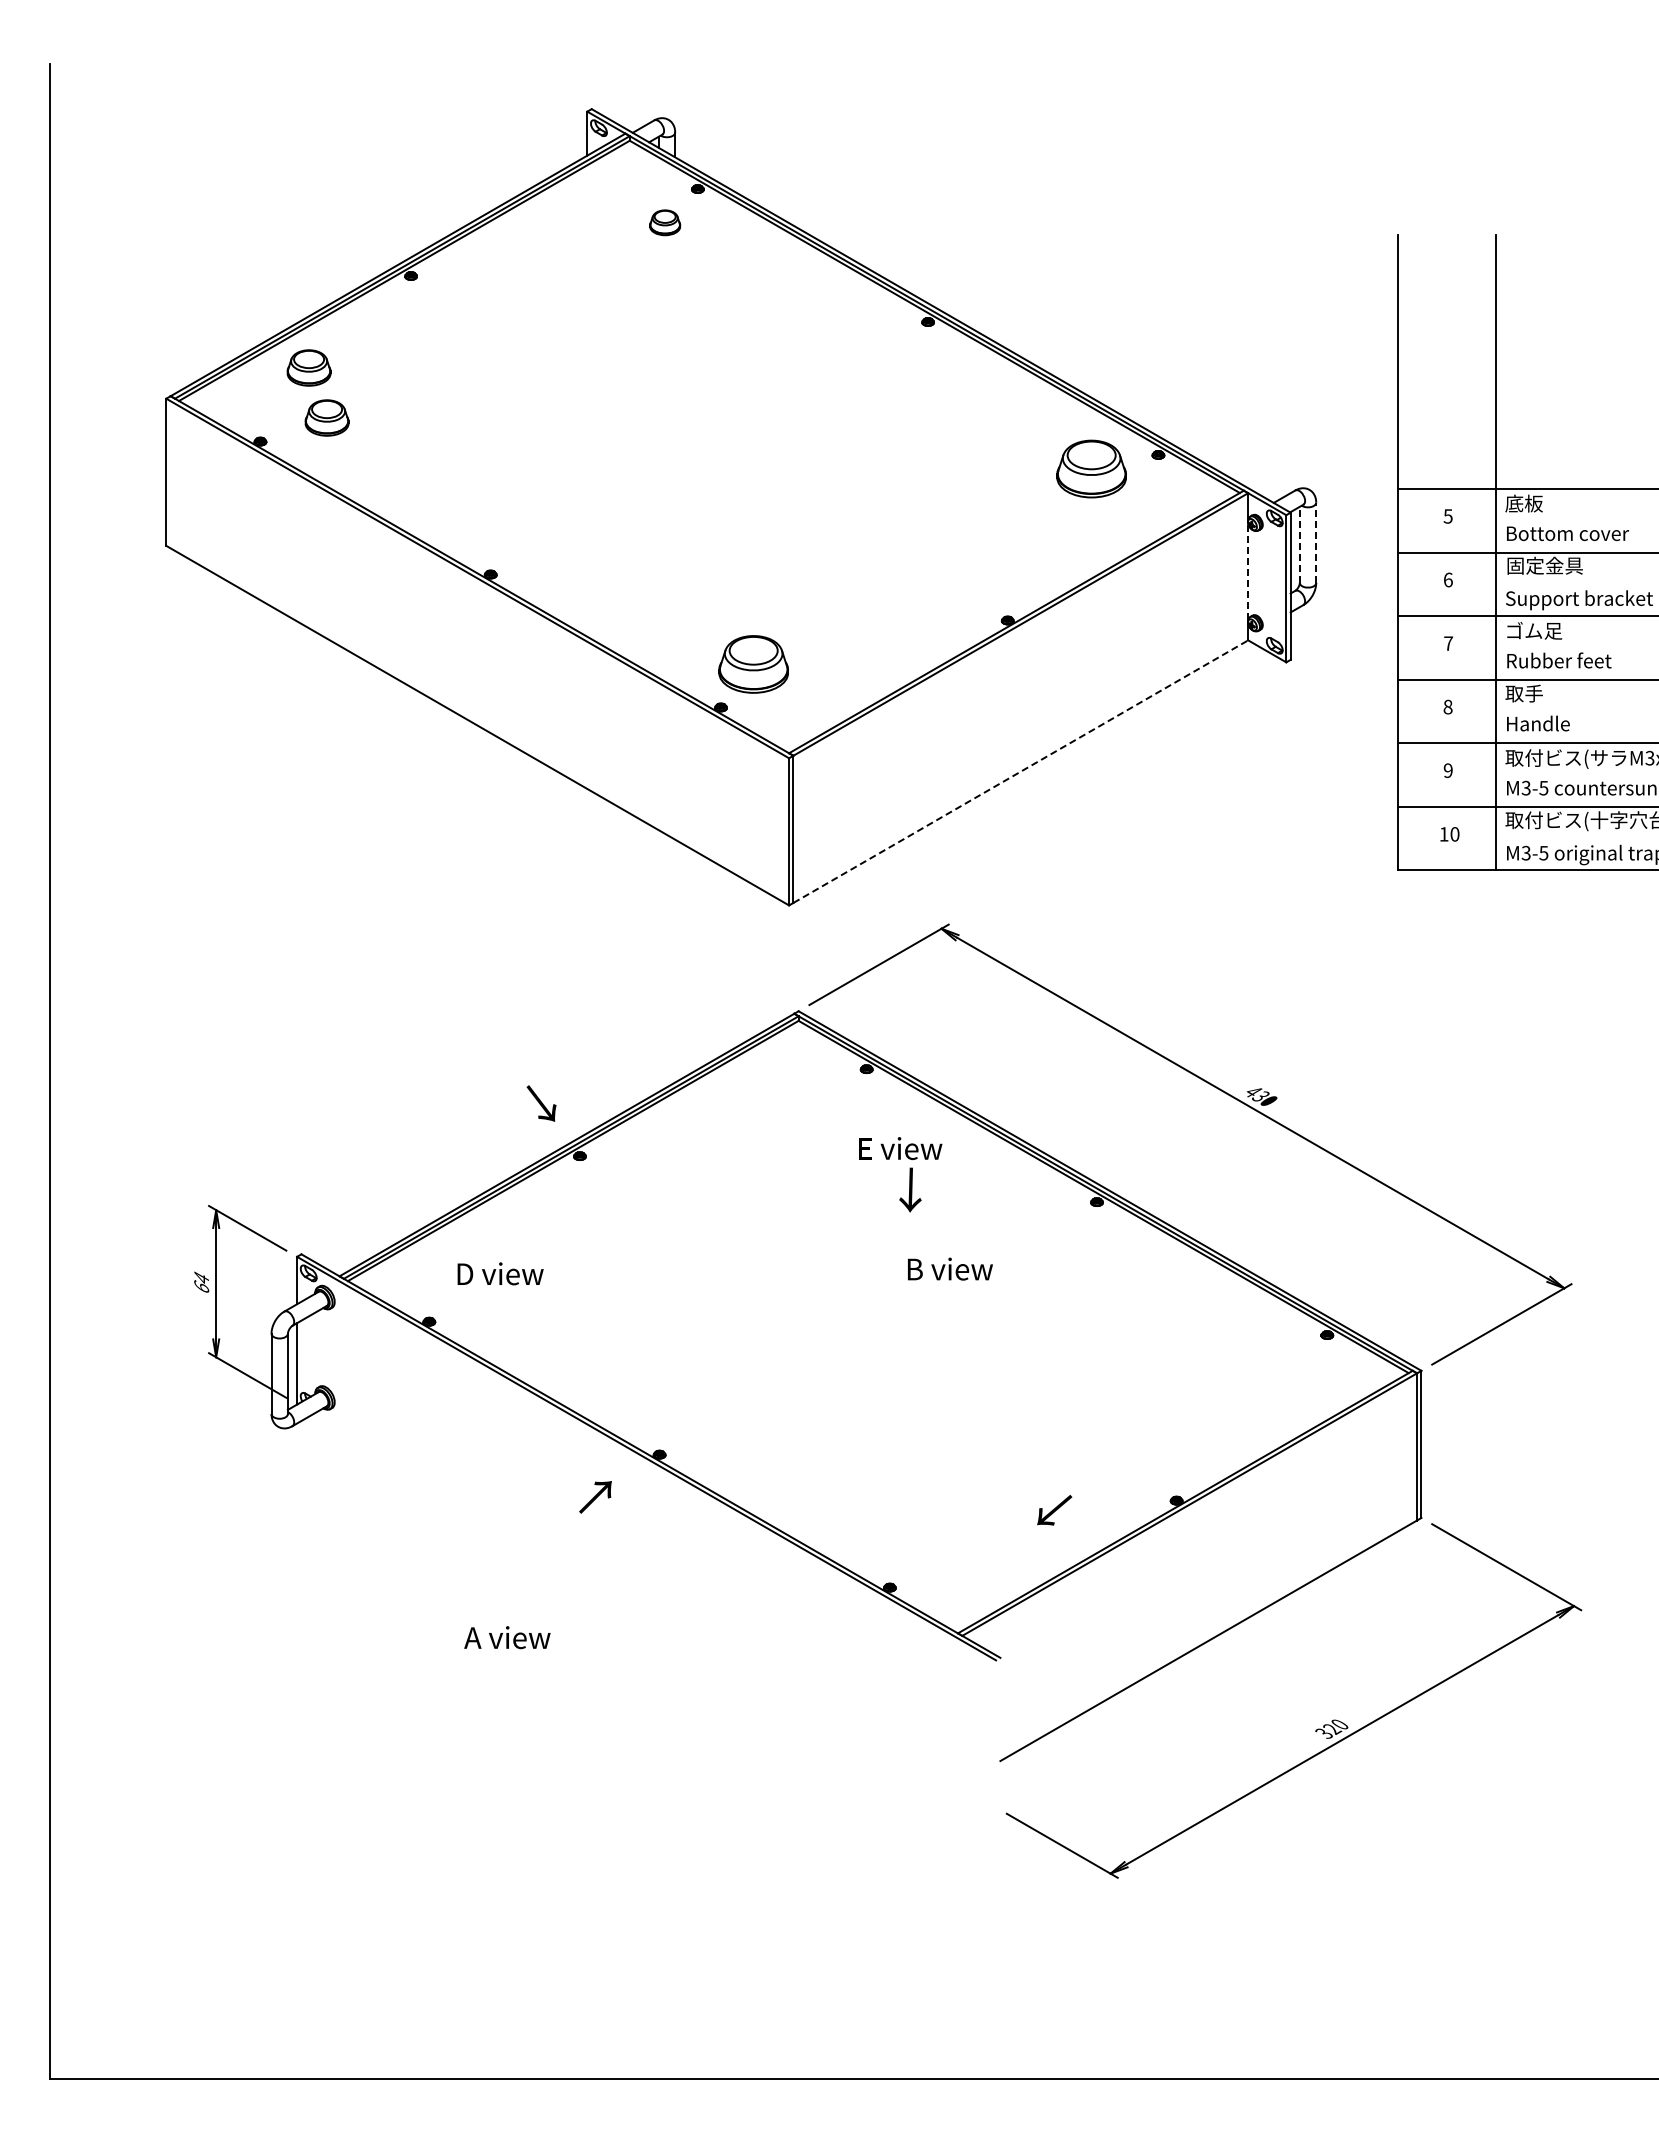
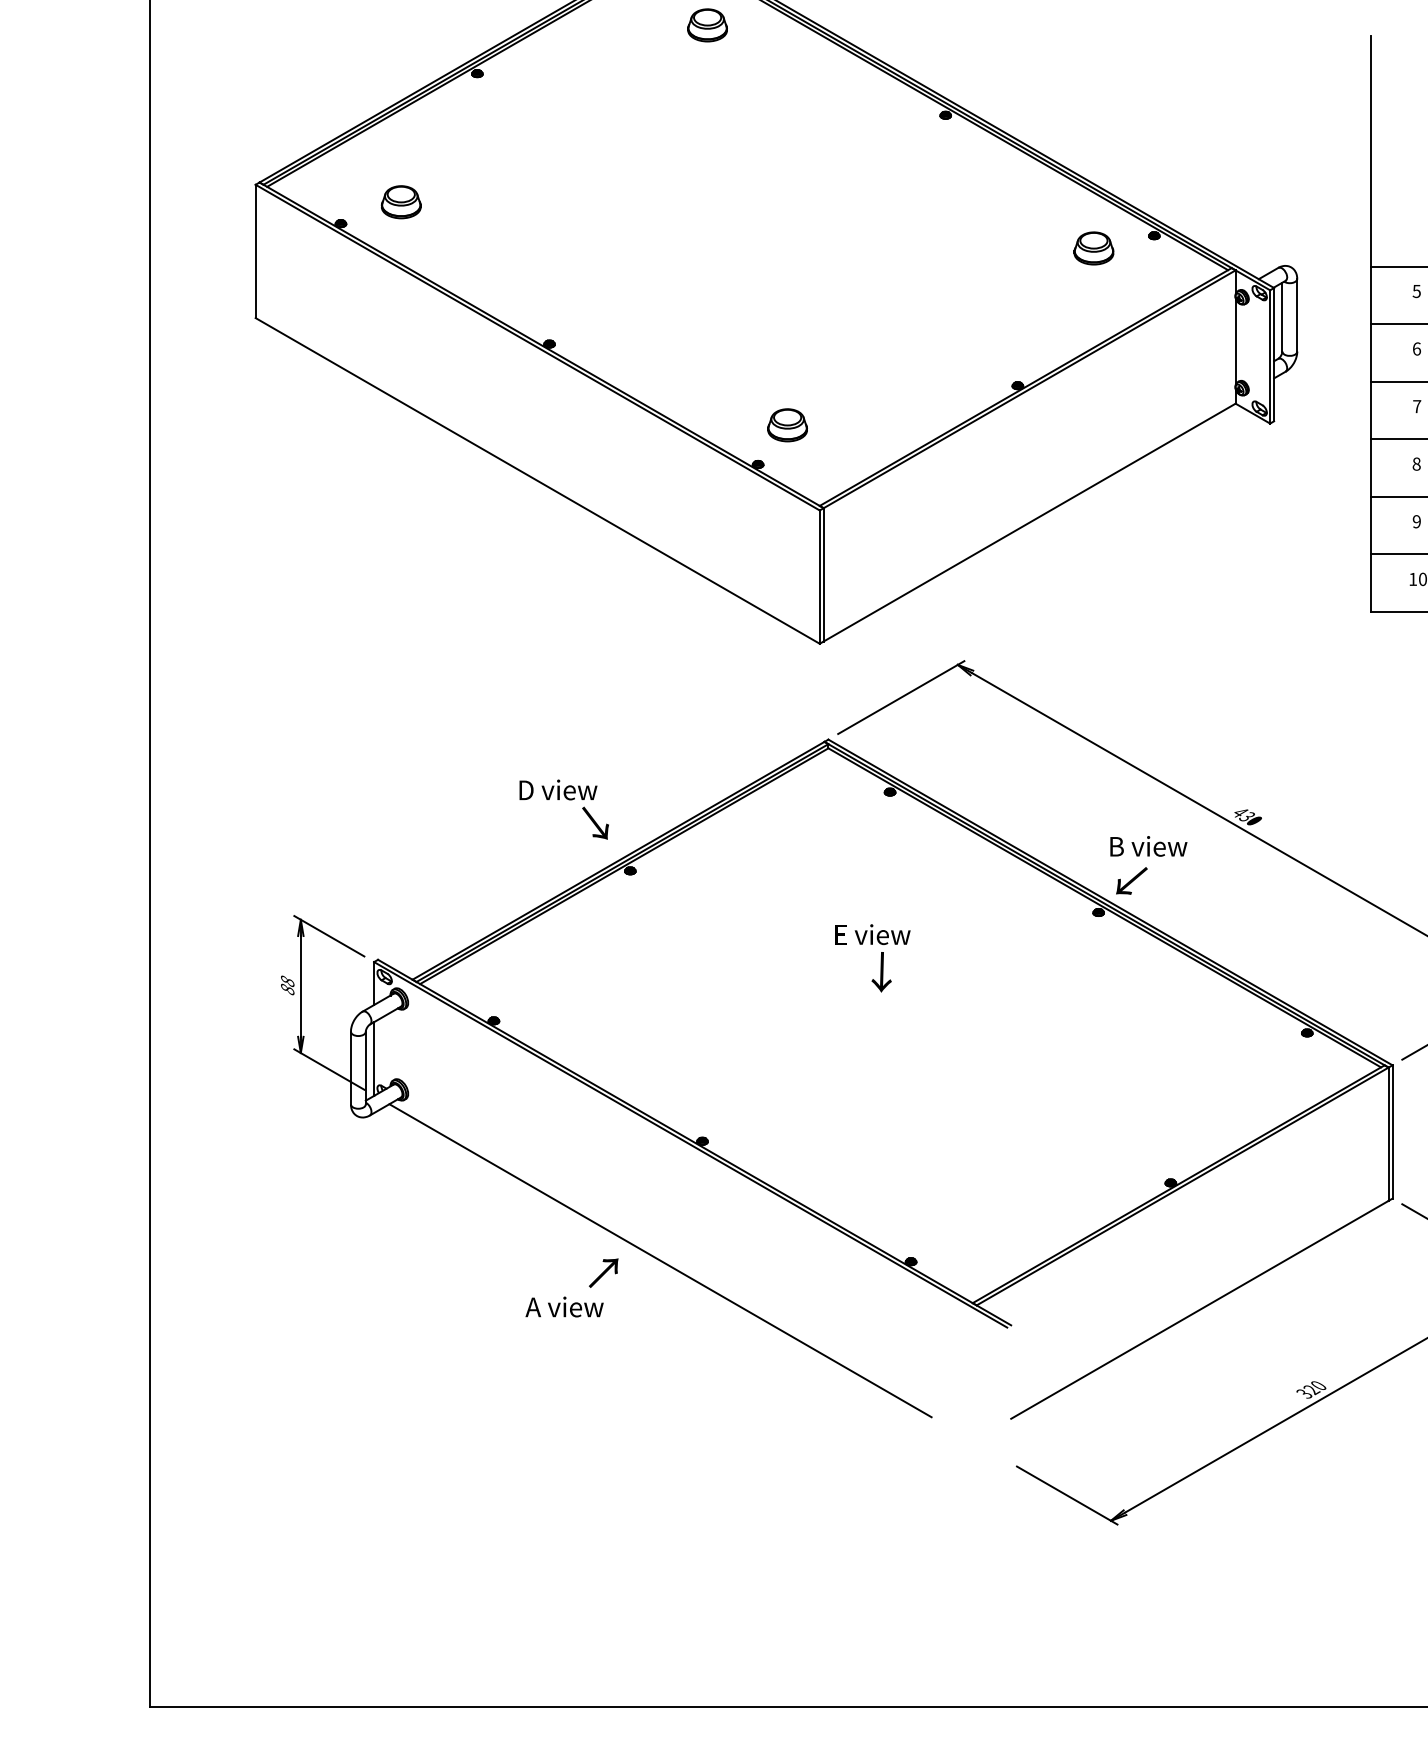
part: (664, 222) -> (706, 25), size x1.43
part: (308, 367) -> (384, 156), removed
part: (1091, 468) -> (1093, 247), size x0.62
line: (1316, 542) -> (1297, 315), dashed -> solid
line: (1299, 544) -> (1282, 316), dashed -> solid
line: (1248, 571) -> (1235, 341), dashed -> solid
part: (753, 663) -> (787, 424), size x0.62
line: (1020, 771) -> (1029, 522), dashed -> solid
text: (900, 1174) -> (872, 958), moved
text: (950, 1268) -> (1148, 845), moved
text: (500, 1273) -> (558, 789), moved
text: (201, 1282) -> (287, 985), 64 -> 88
text: (595, 1497) -> (603, 1273), moved
text: (1054, 1510) -> (1131, 881), moved
line: (612, 1586) -> (659, 1260), added

